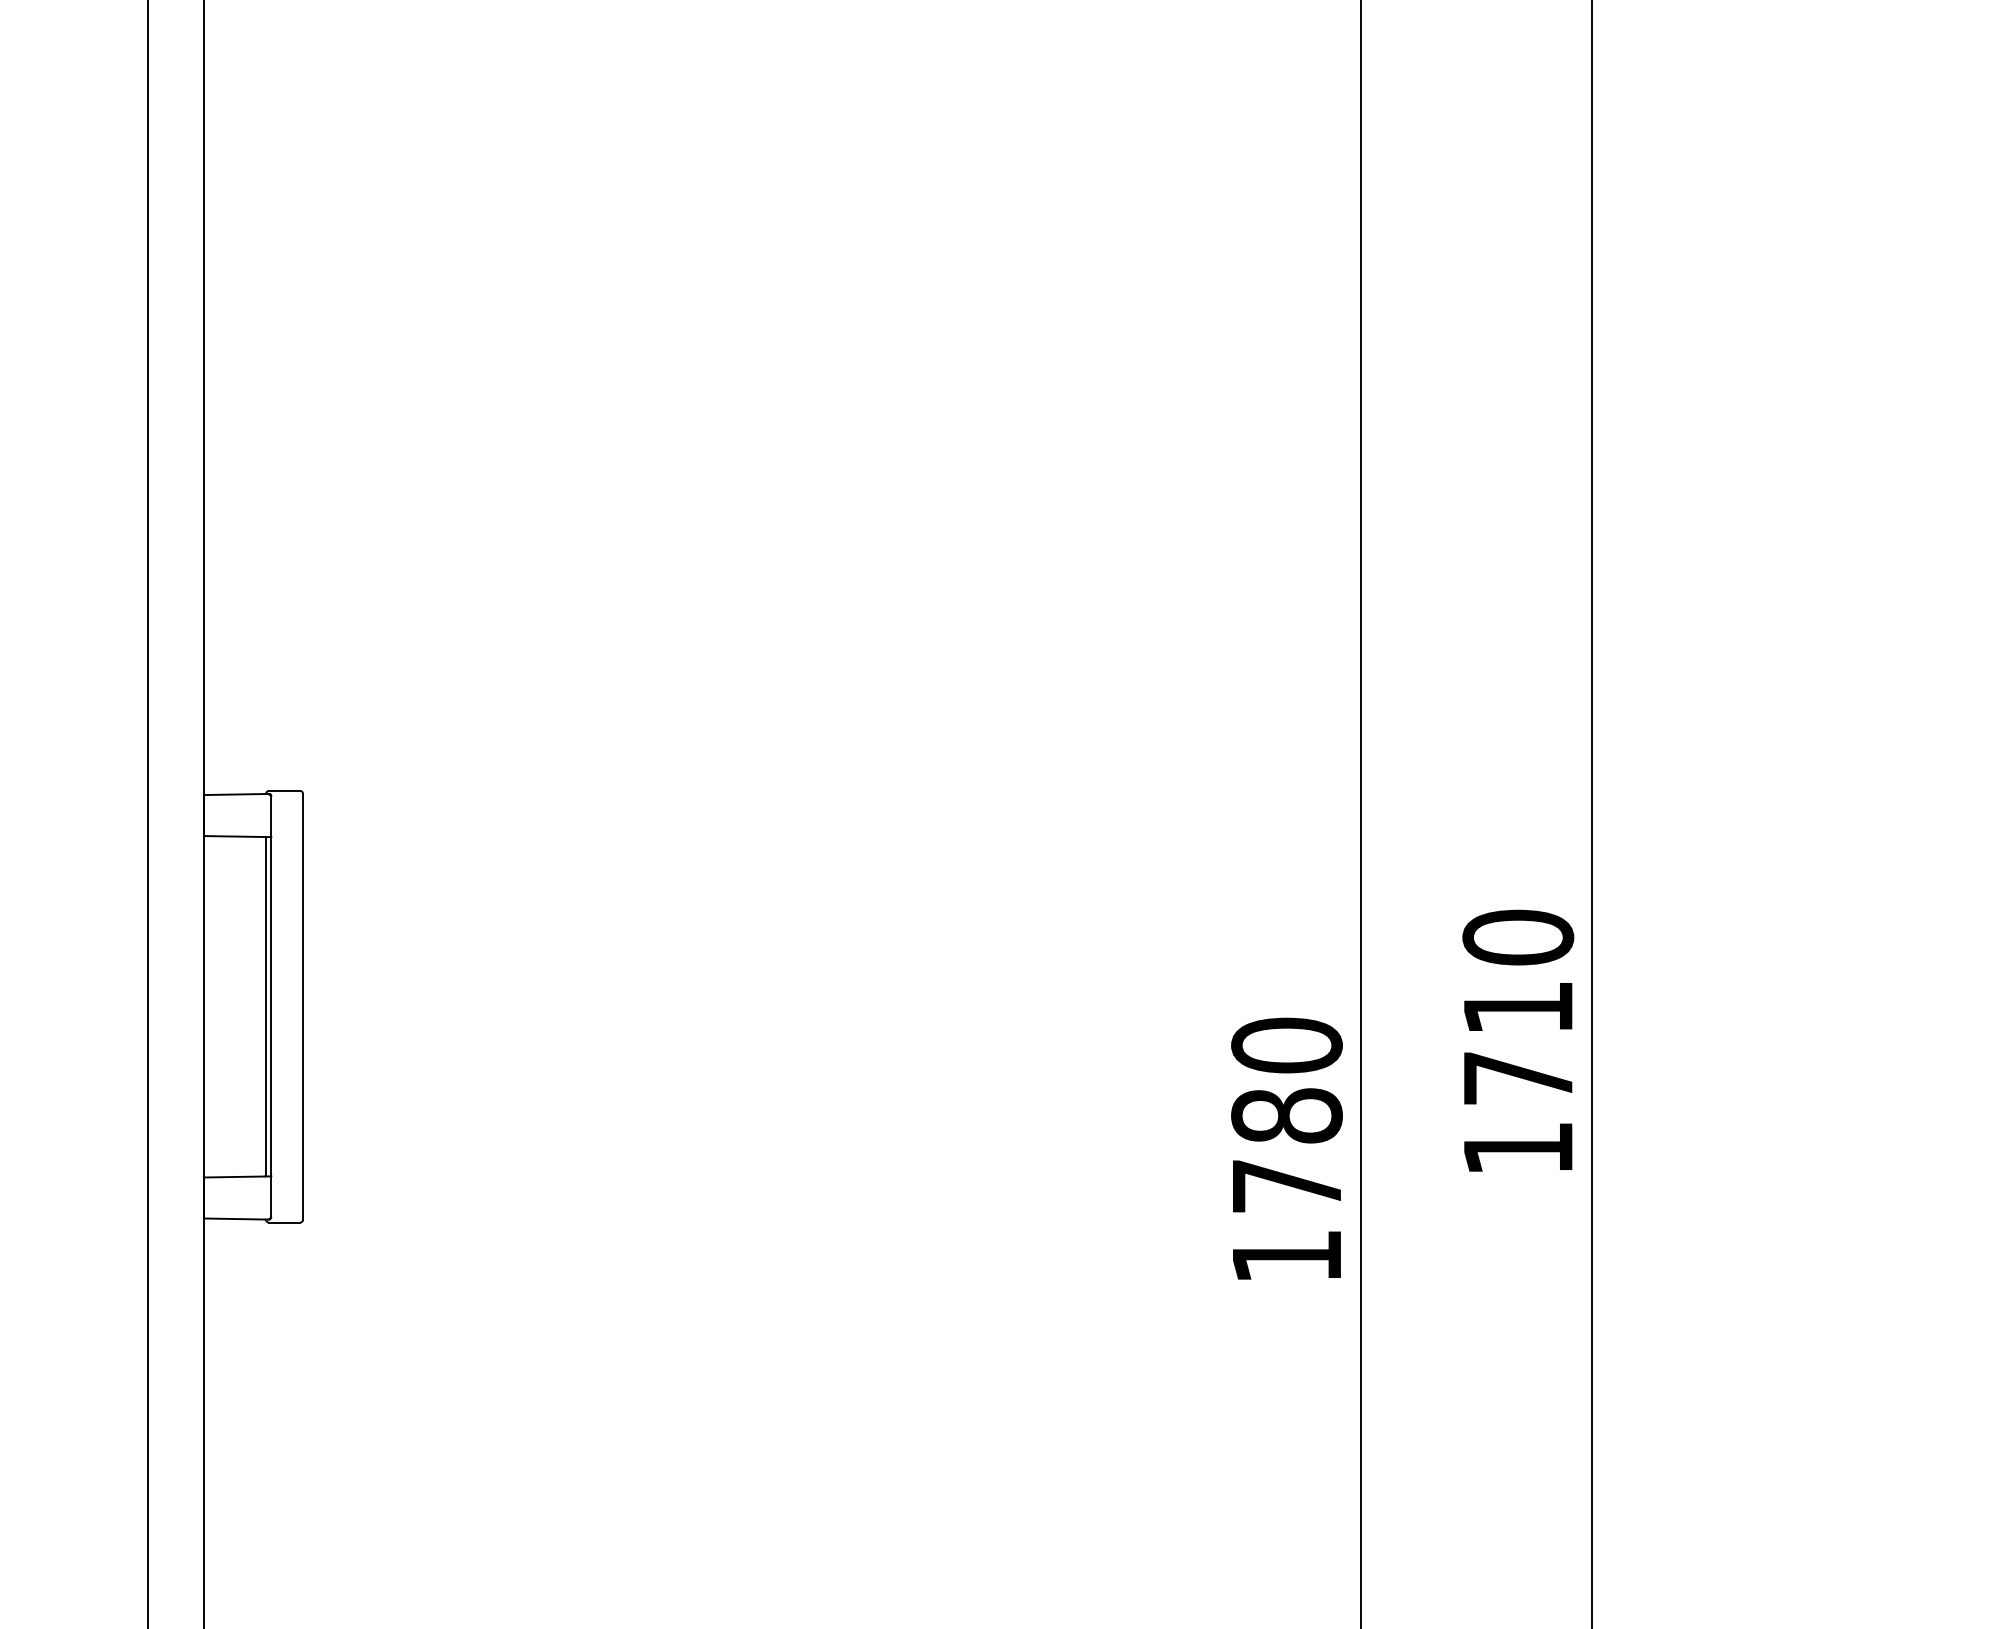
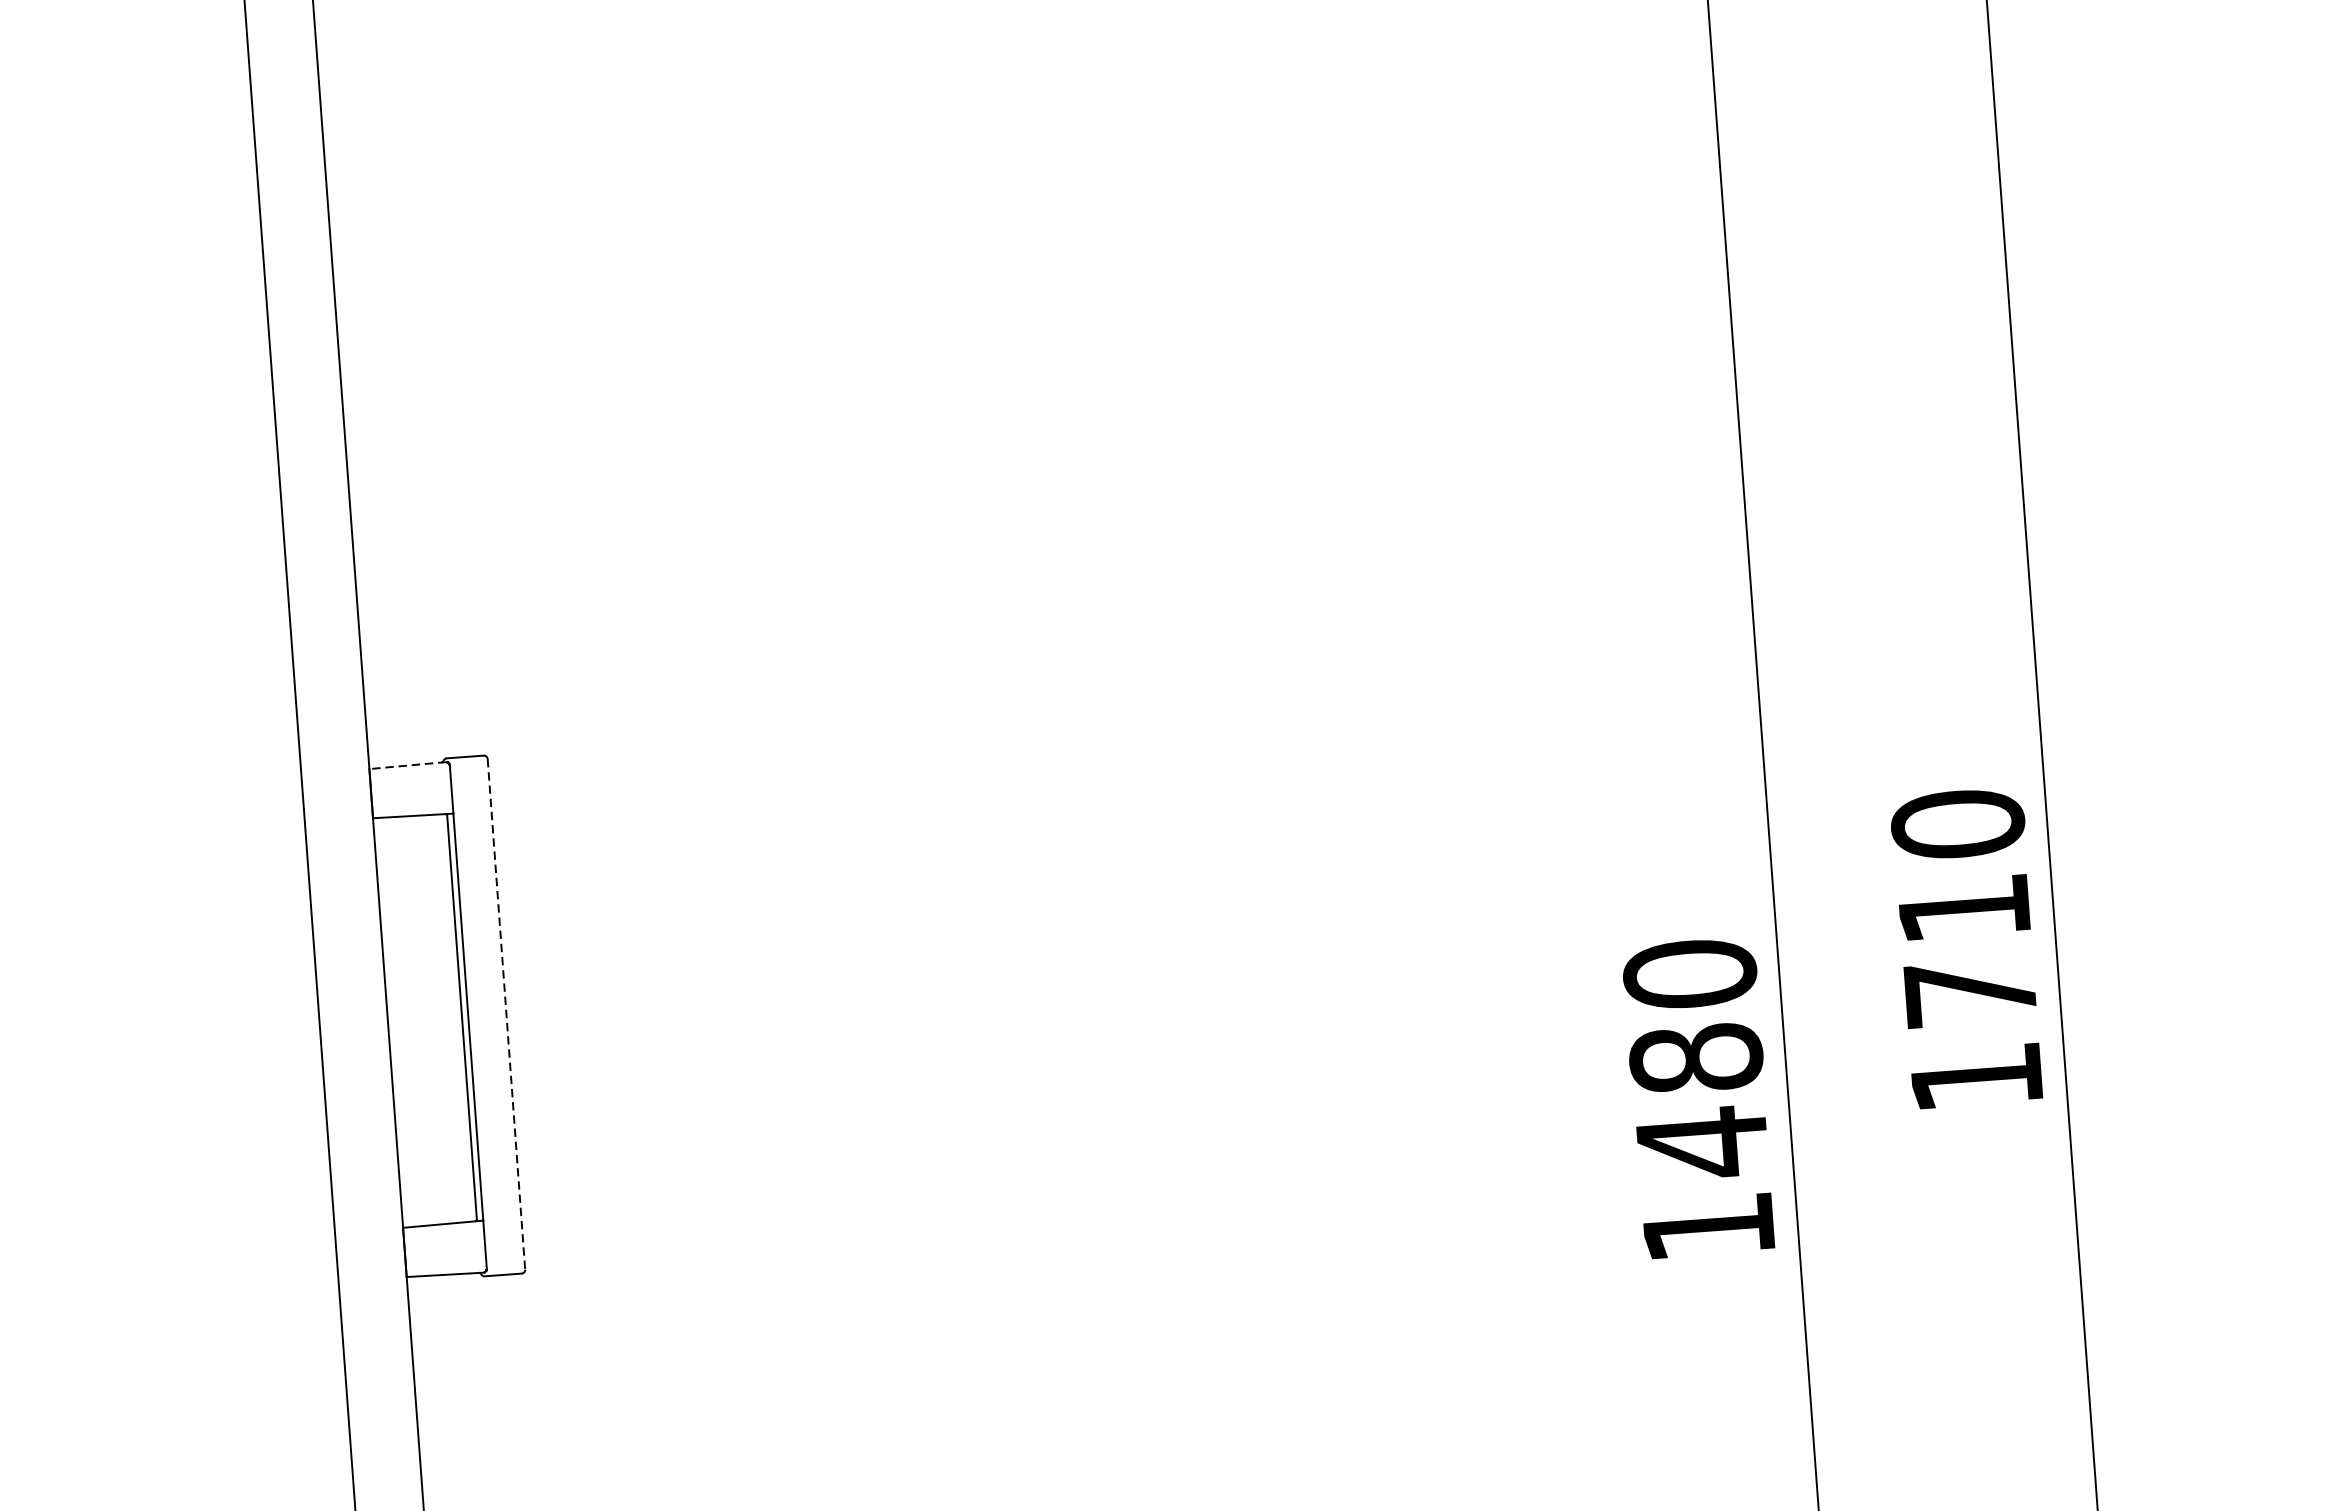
line: (236, 794) -> (407, 765), solid -> dashed
line: (303, 1006) -> (506, 1013), solid -> dashed
text: (1286, 1186) -> (1701, 1143), 1780 -> 1480

